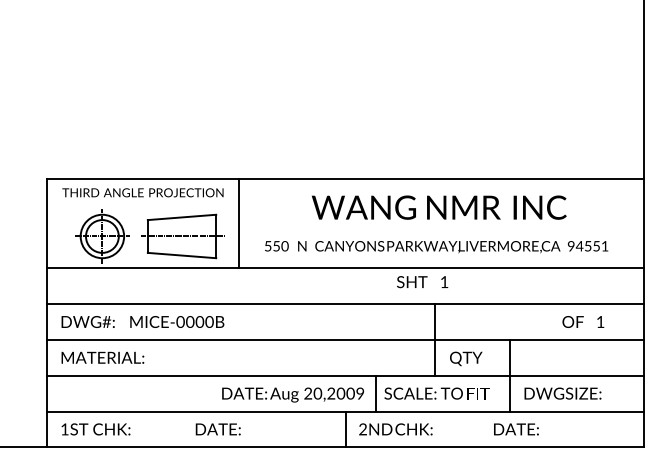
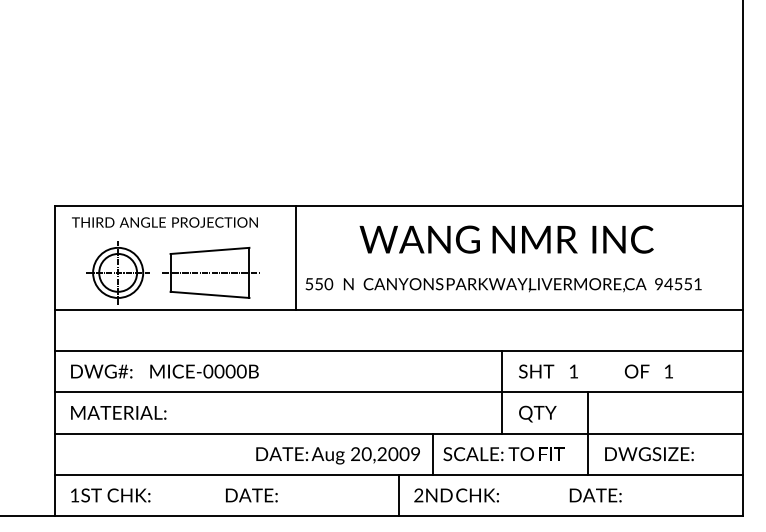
line: (238, 223) -> (295, 257), moved
text: (422, 282) -> (548, 371), moved
text: (582, 321) -> (648, 371), moved

